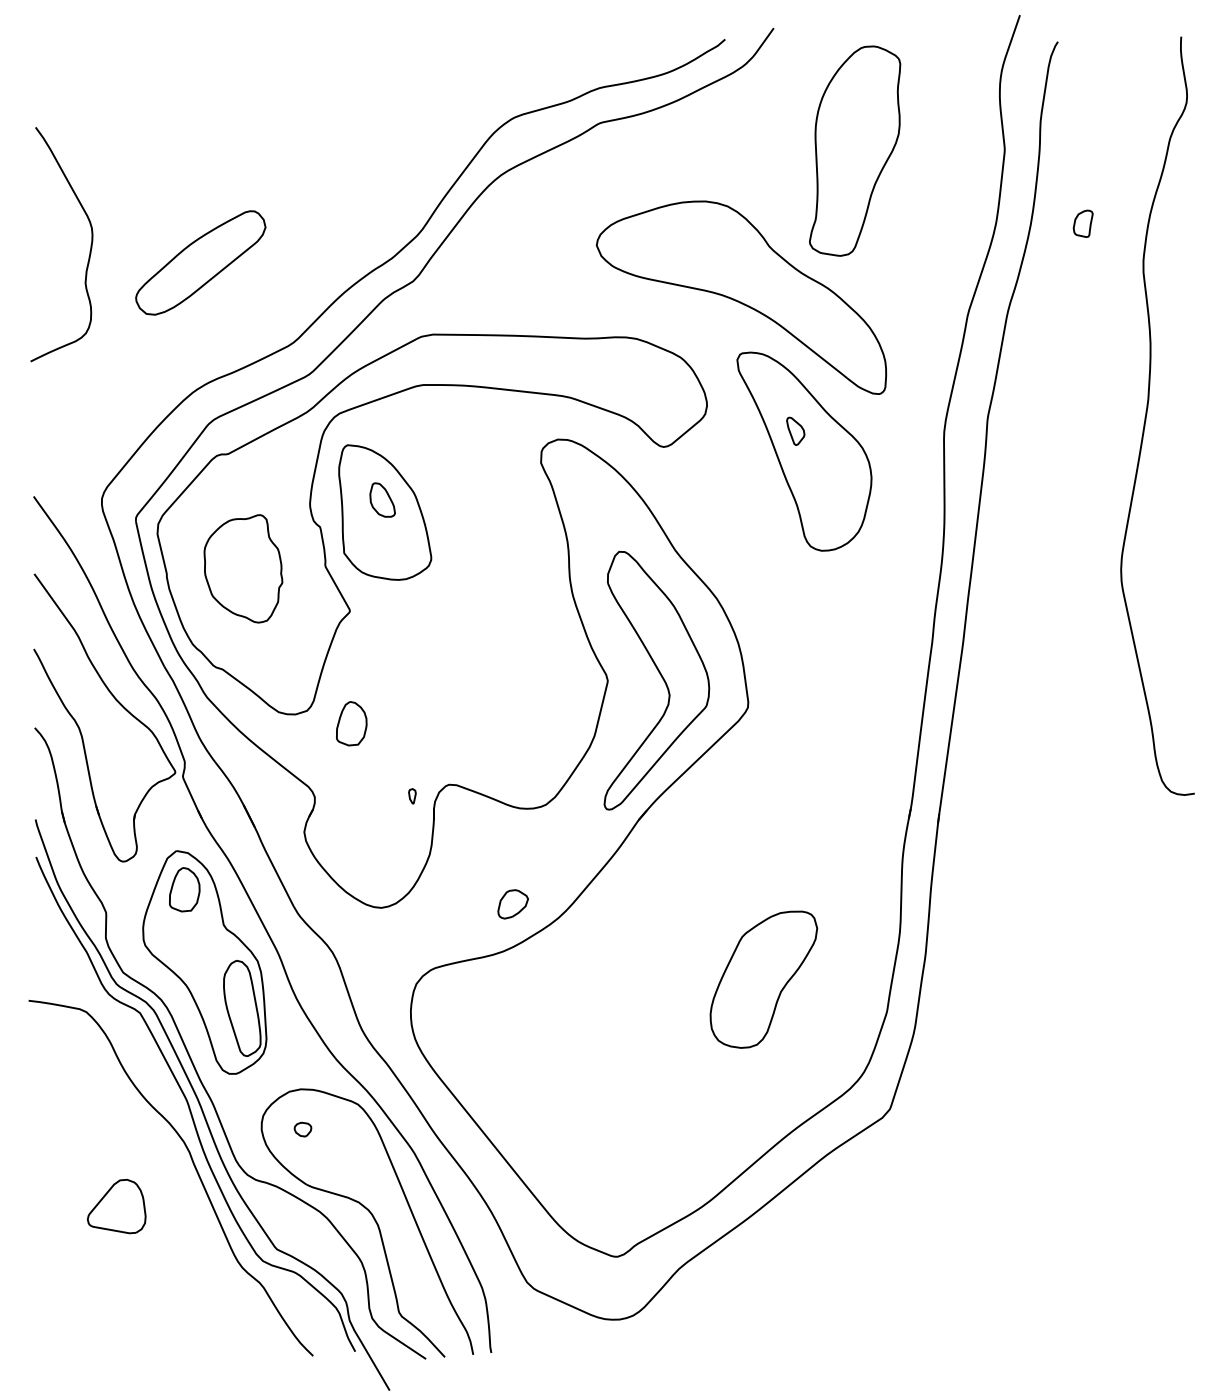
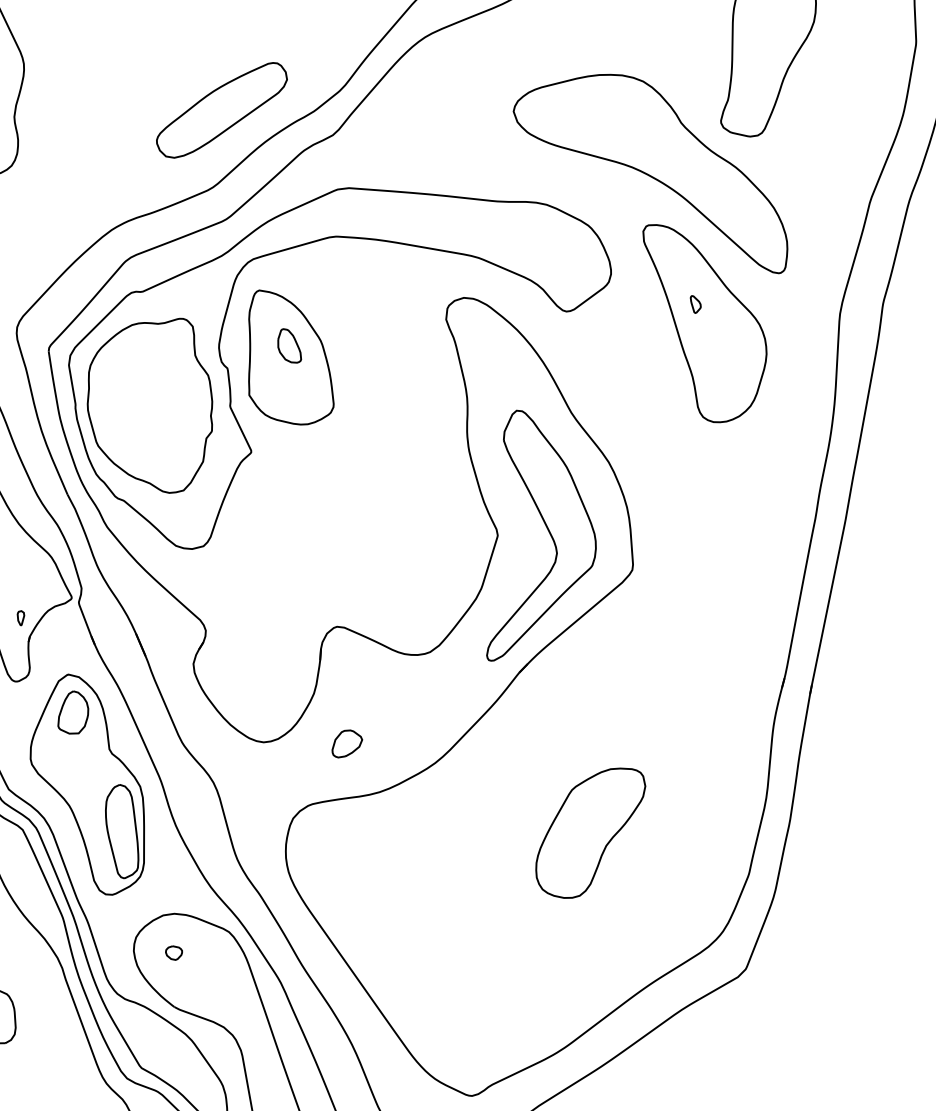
part: (200, 262) -> (221, 109), moved
part: (795, 431) -> (695, 304), size x0.62
part: (243, 568) -> (150, 403), size x1.67
part: (351, 723) -> (245, 561), removed
part: (412, 796) -> (20, 618), moved
part: (512, 904) -> (346, 744), moved
part: (763, 979) -> (590, 832), moved

